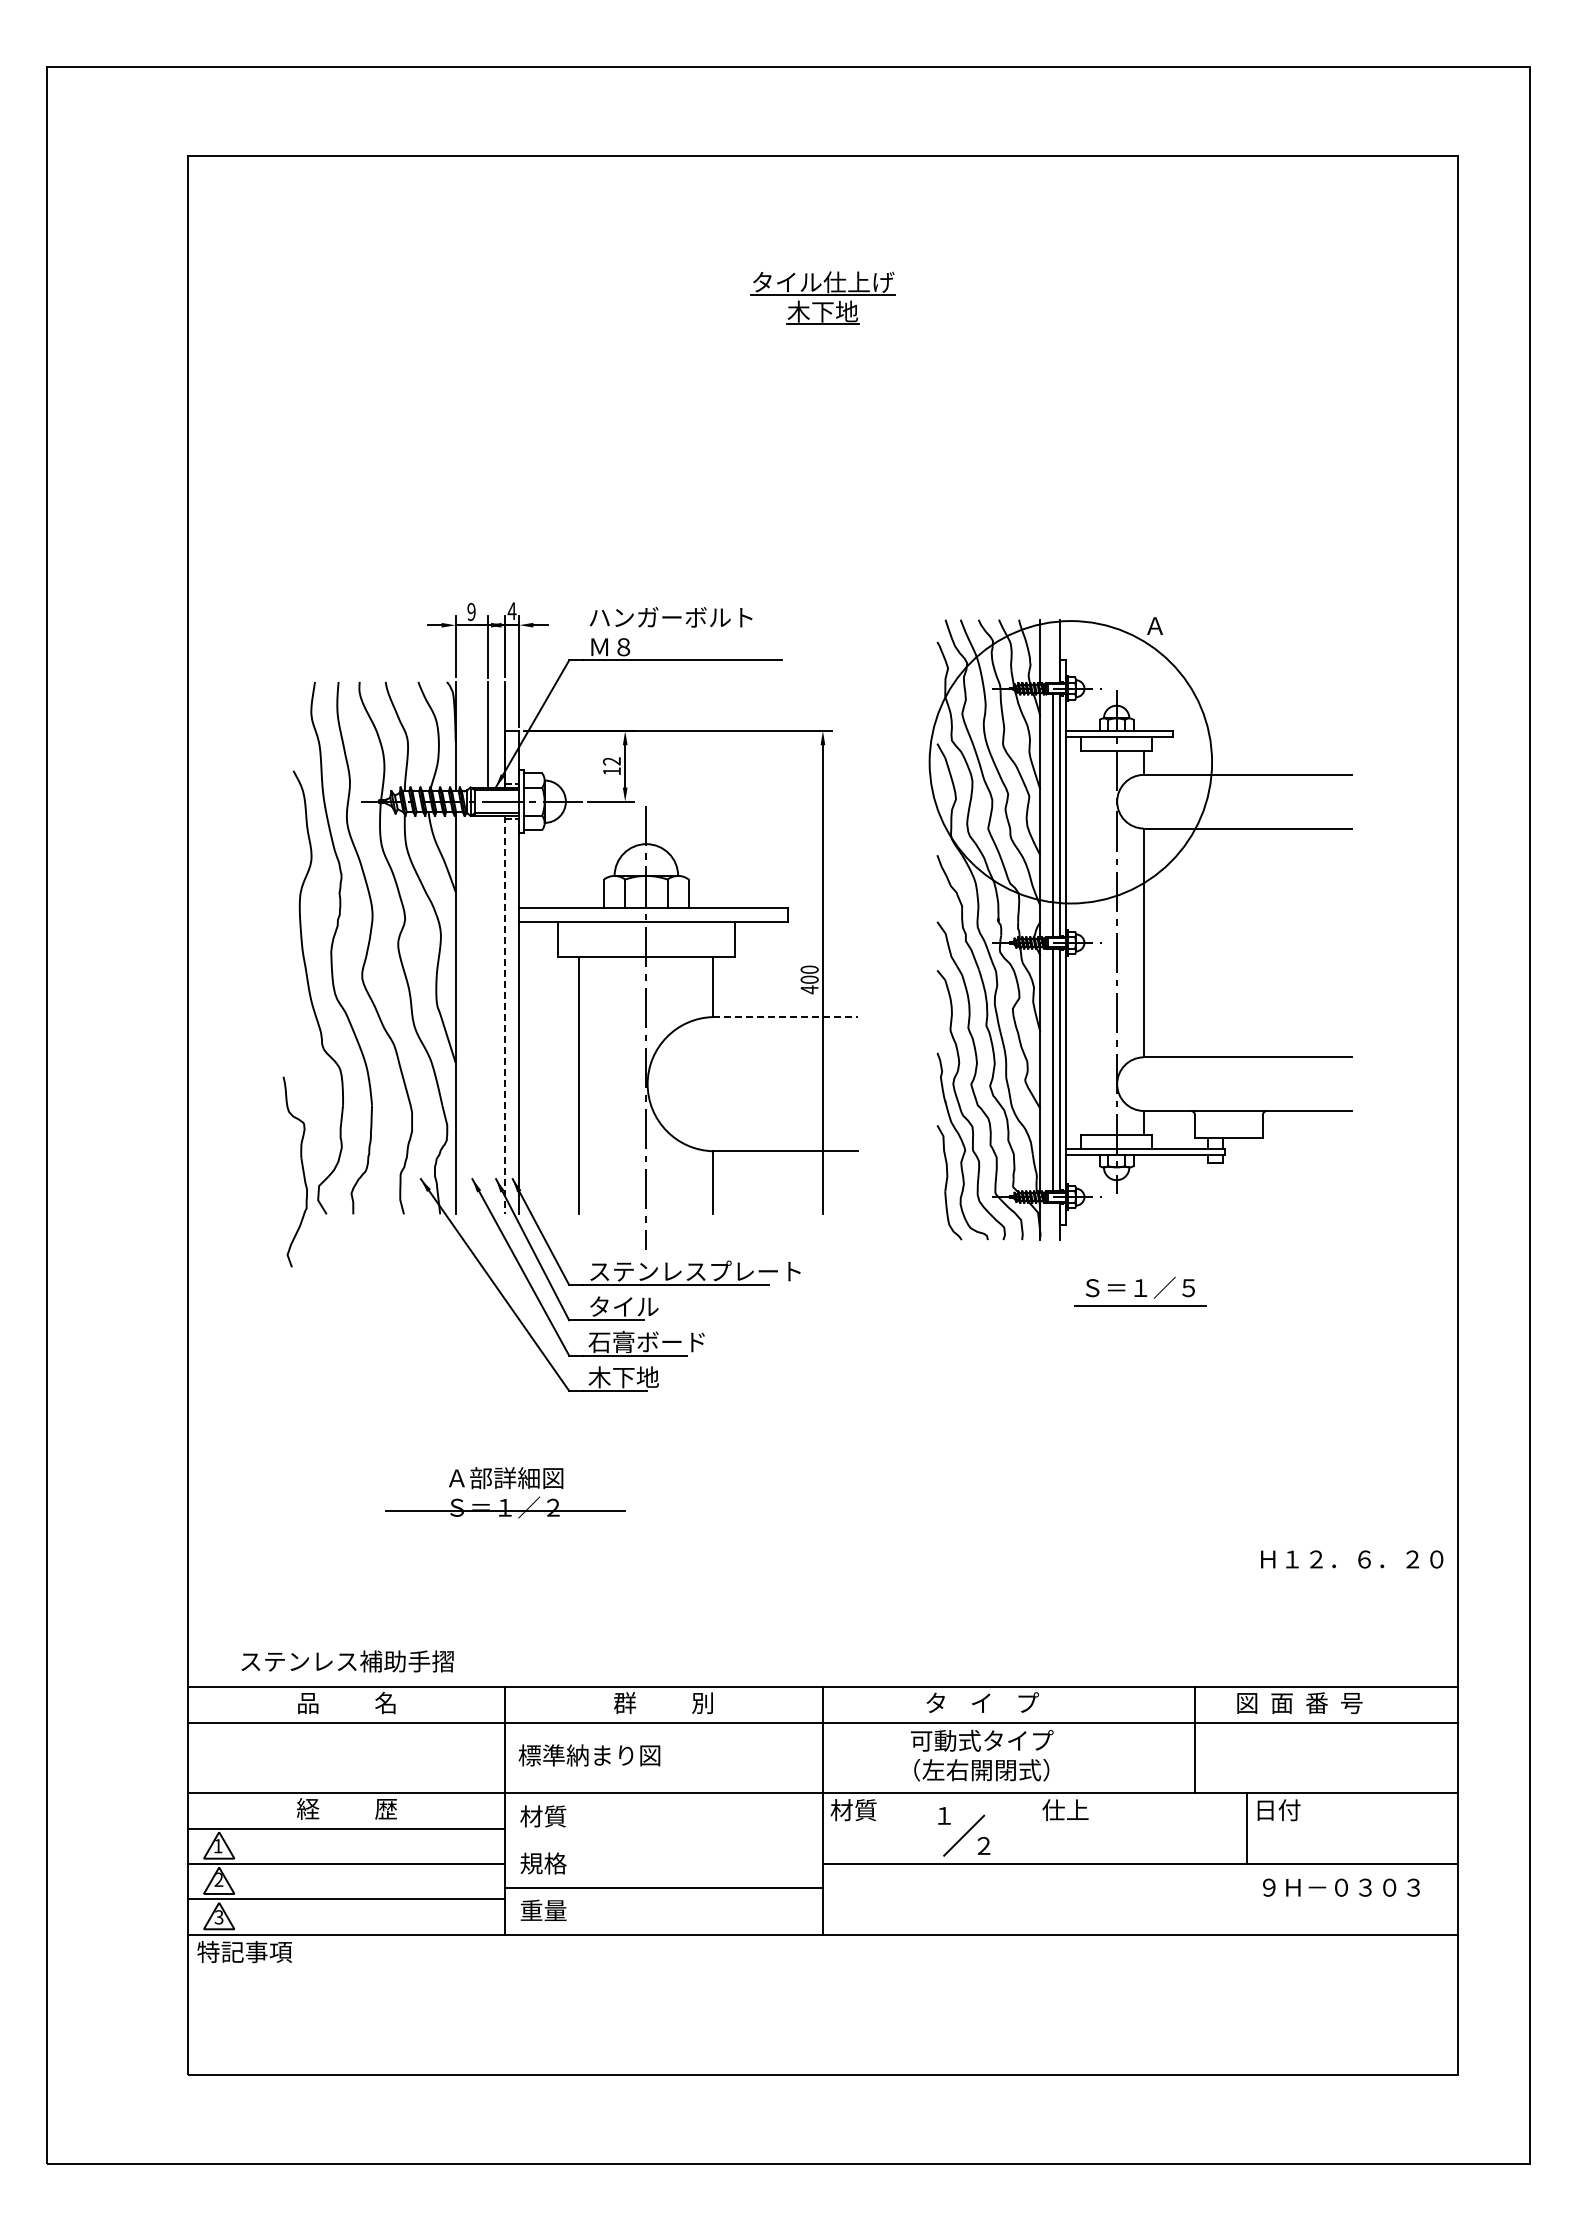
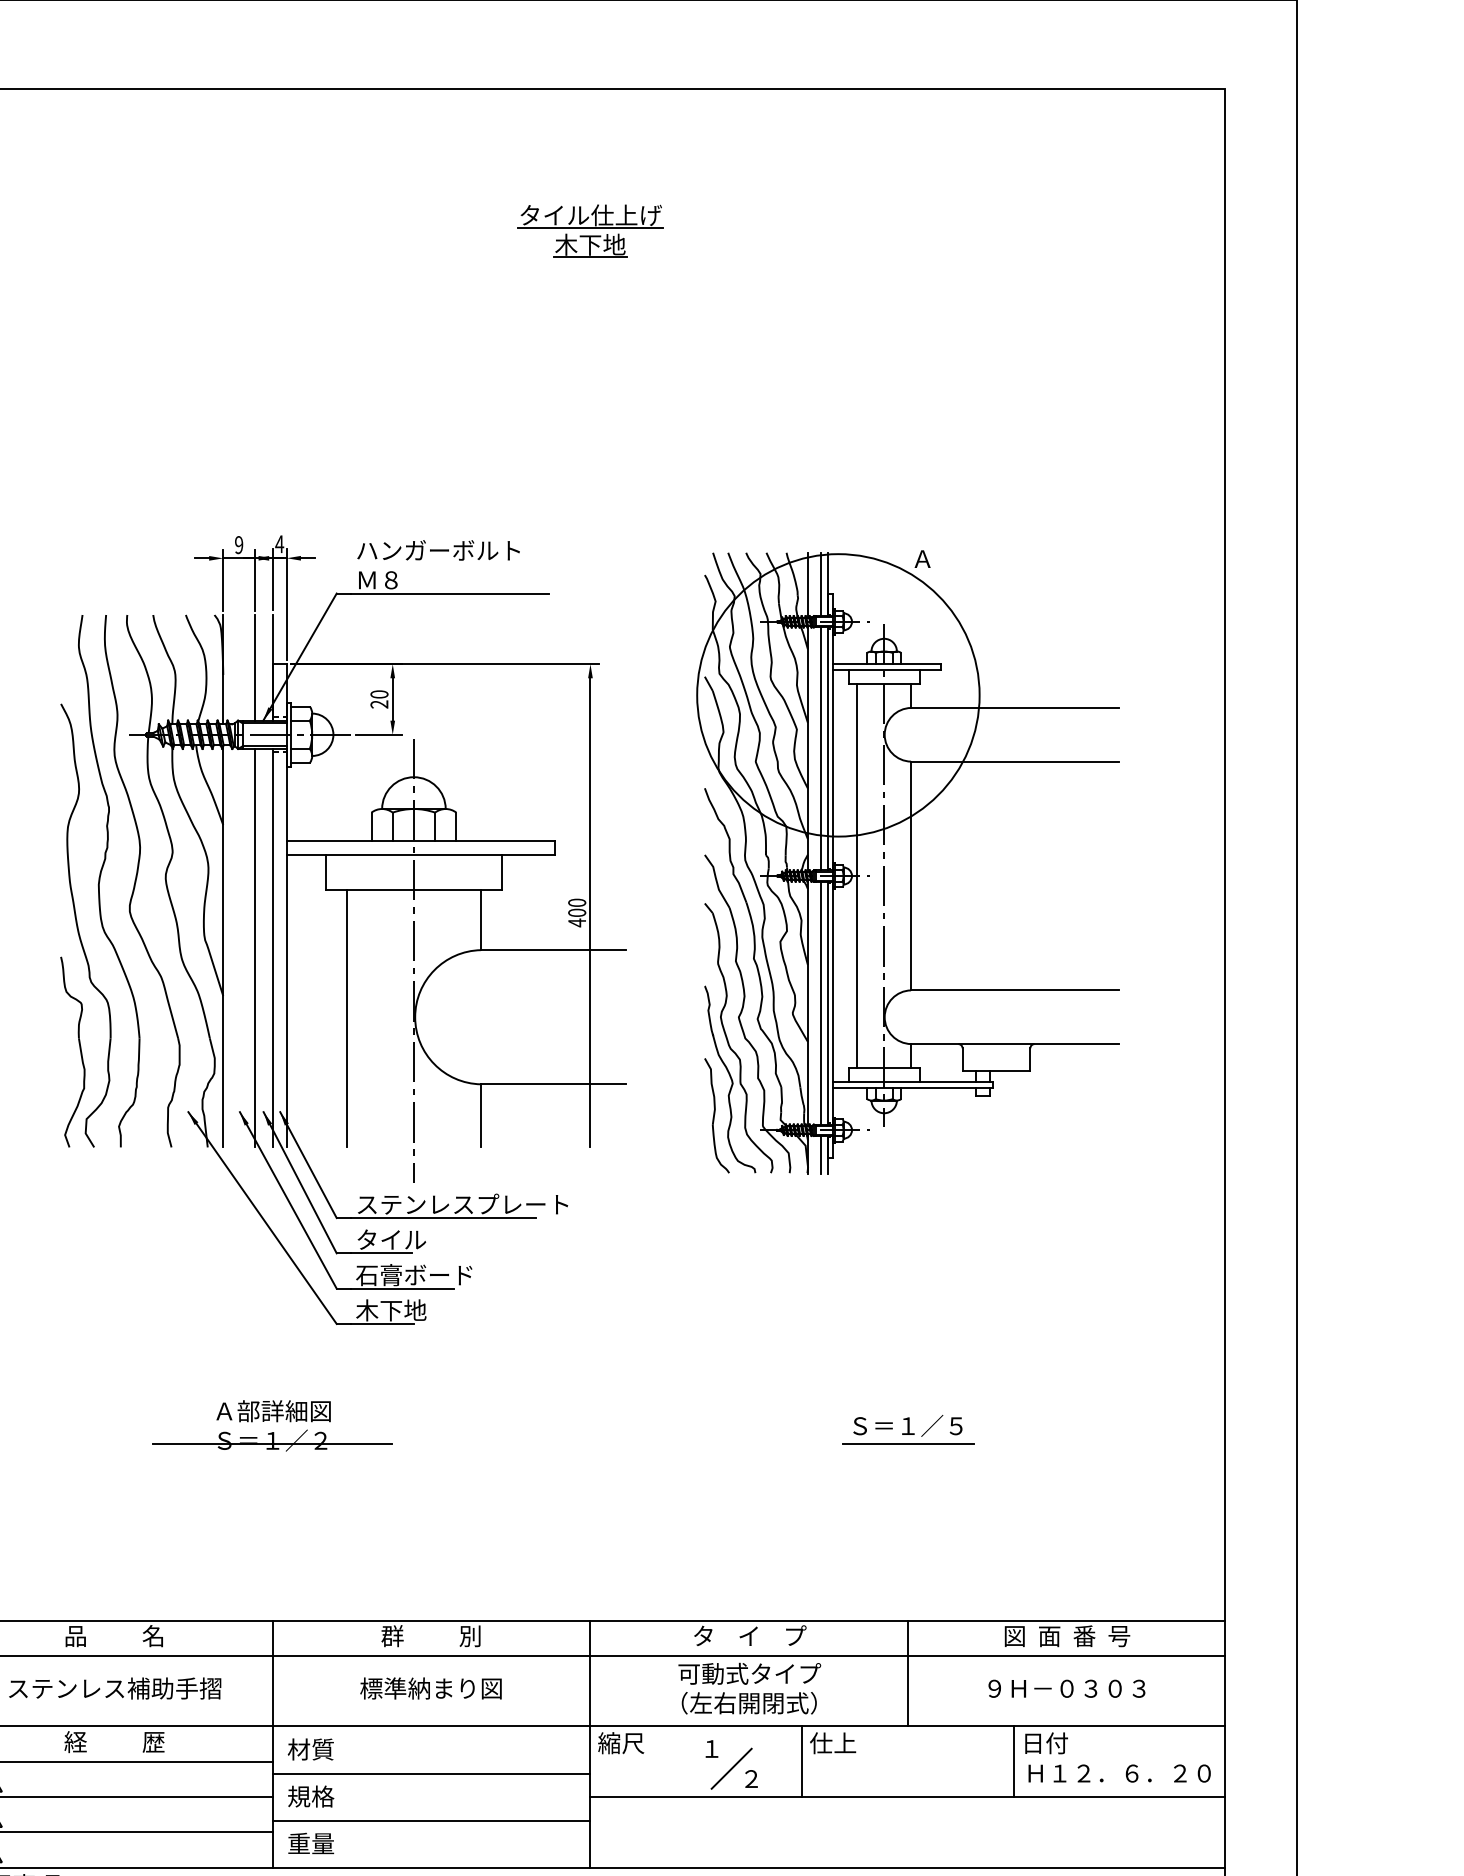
line: (1053, 651) -> (821, 584), added
text: (611, 766) -> (379, 699), 12 -> 20
line: (1089, 942) -> (857, 875), added
line: (487, 1014) -> (255, 947), added
line: (505, 1015) -> (273, 948), dashed -> solid
line: (786, 1017) -> (554, 950), dashed -> solid
part: (302, 1171) -> (80, 1051), moved
line: (1053, 1221) -> (821, 1154), added
part: (1140, 1291) -> (908, 1429), moved
text: (1352, 1559) -> (1120, 1773), moved
text: (347, 1661) -> (115, 1688), moved
line: (1194, 1740) -> (908, 1673), moved
text: (589, 1755) -> (431, 1688), moved
text: (853, 1810) -> (621, 1743), 材質 -> 縮尺
line: (1034, 1828) -> (802, 1761), added
line: (663, 1840) -> (431, 1773), added
text: (1341, 1887) -> (1067, 1688), moved

